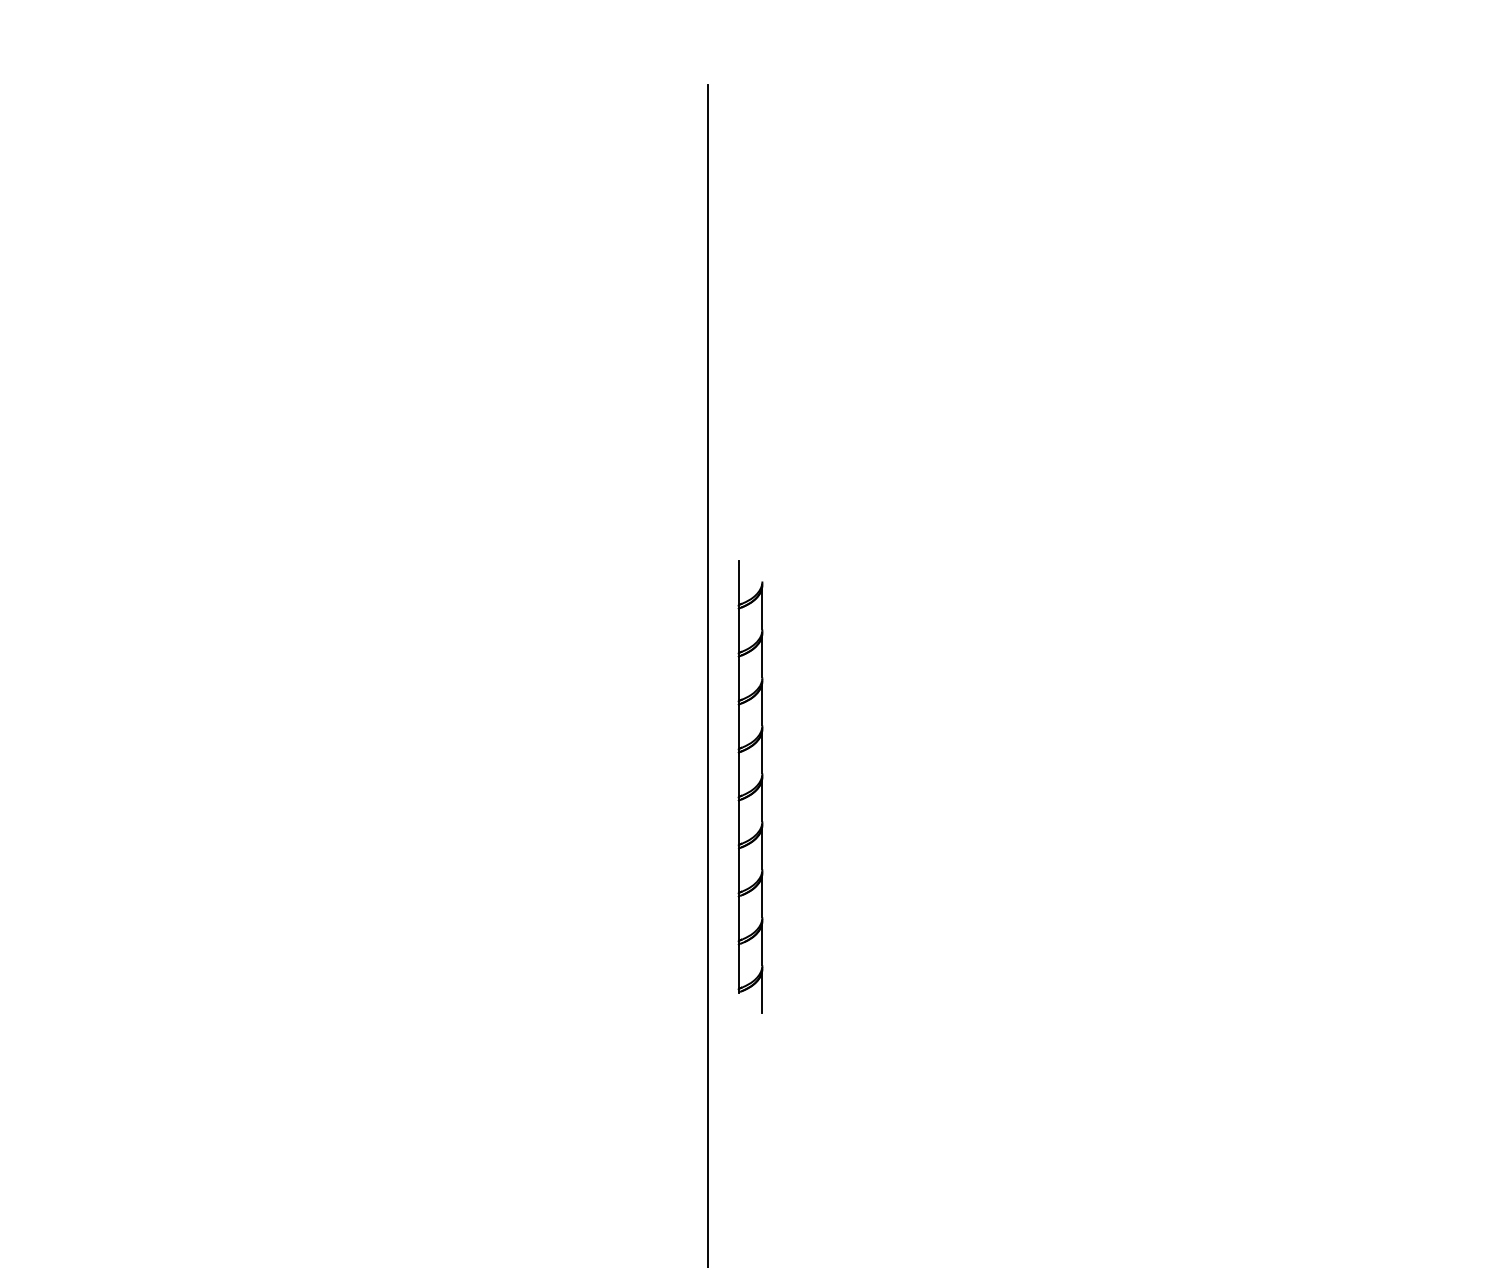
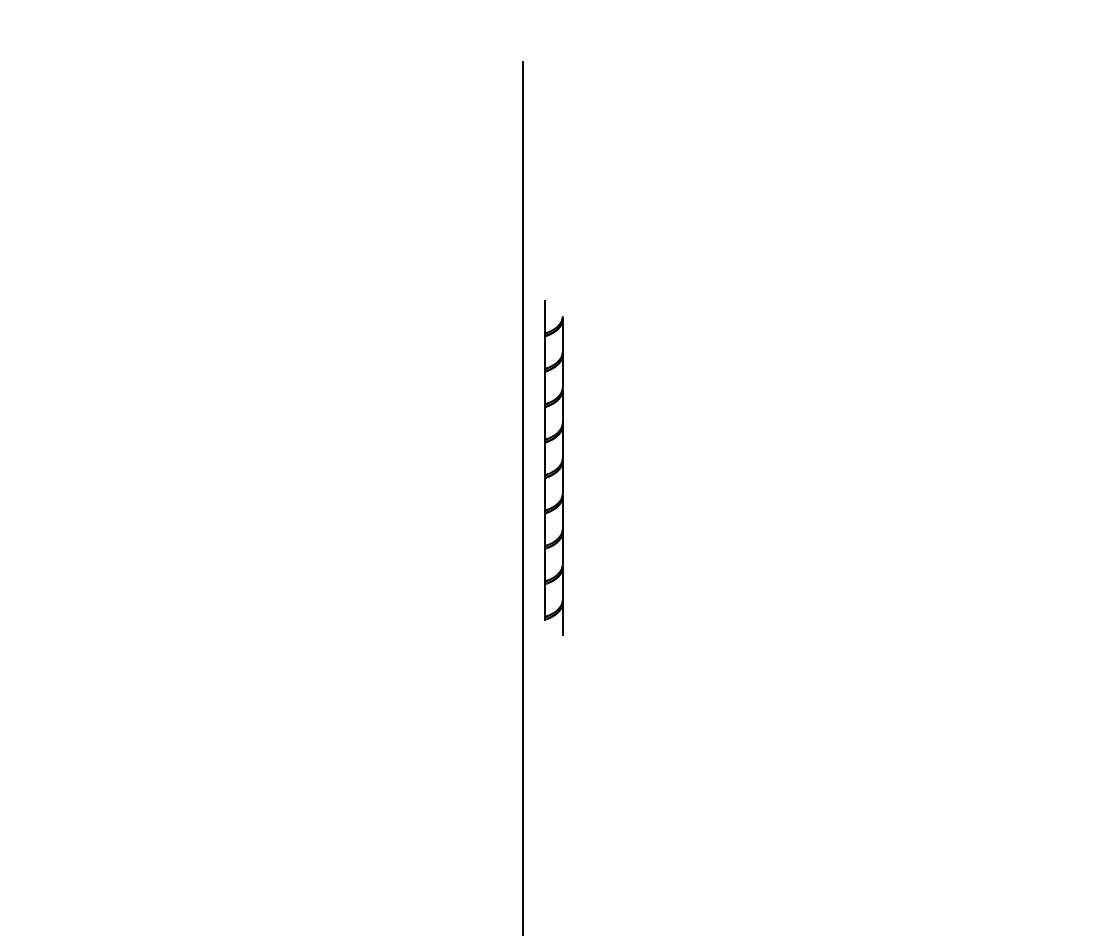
part: (749, 786) -> (553, 467), moved

